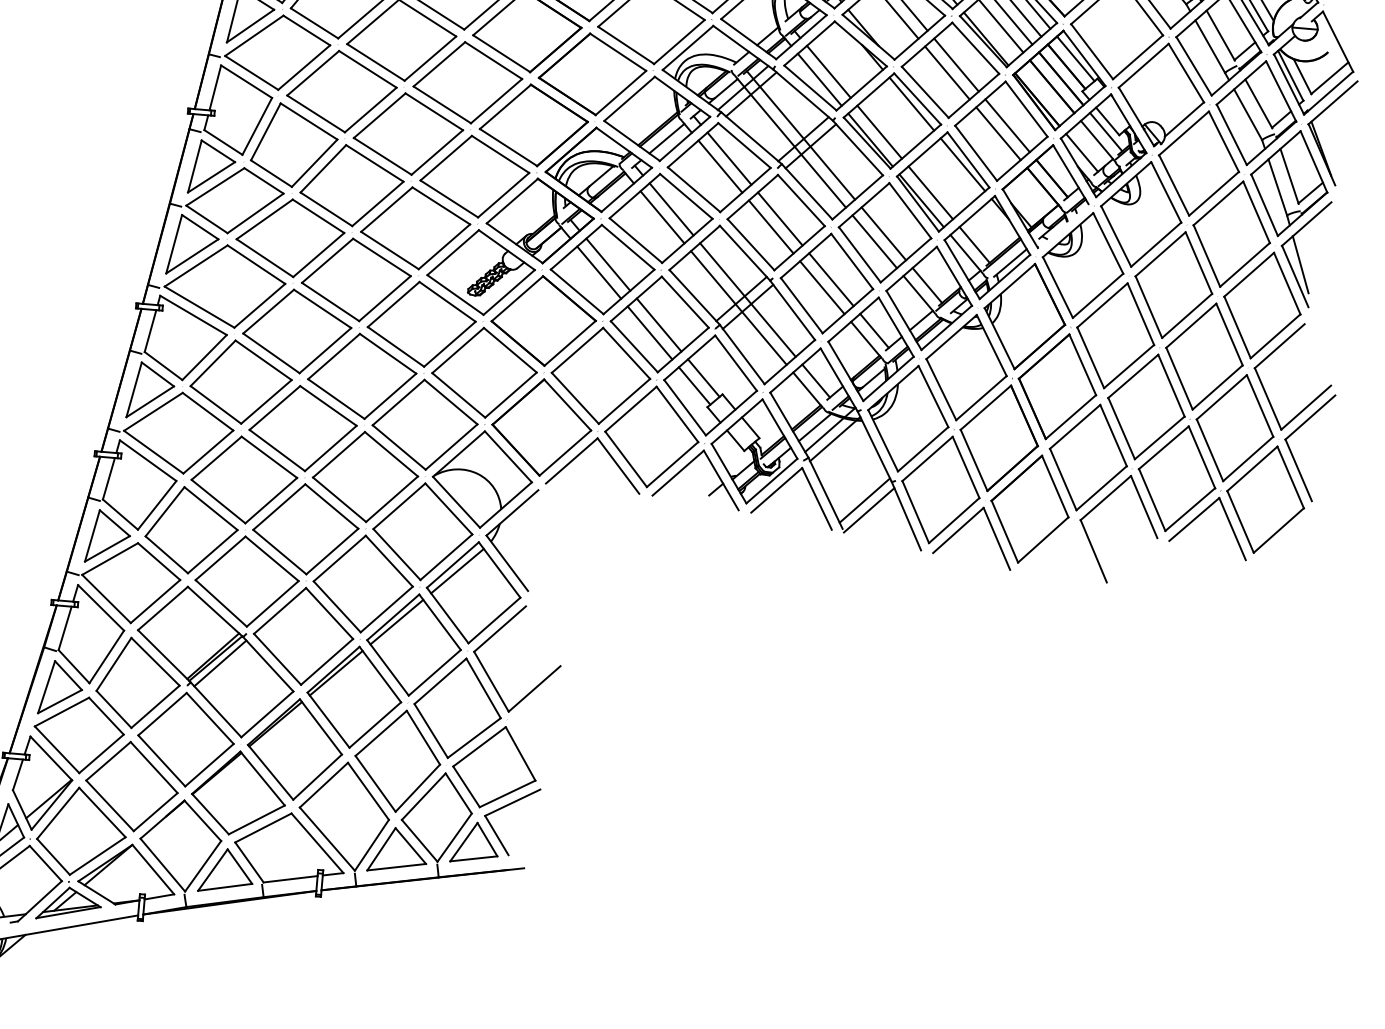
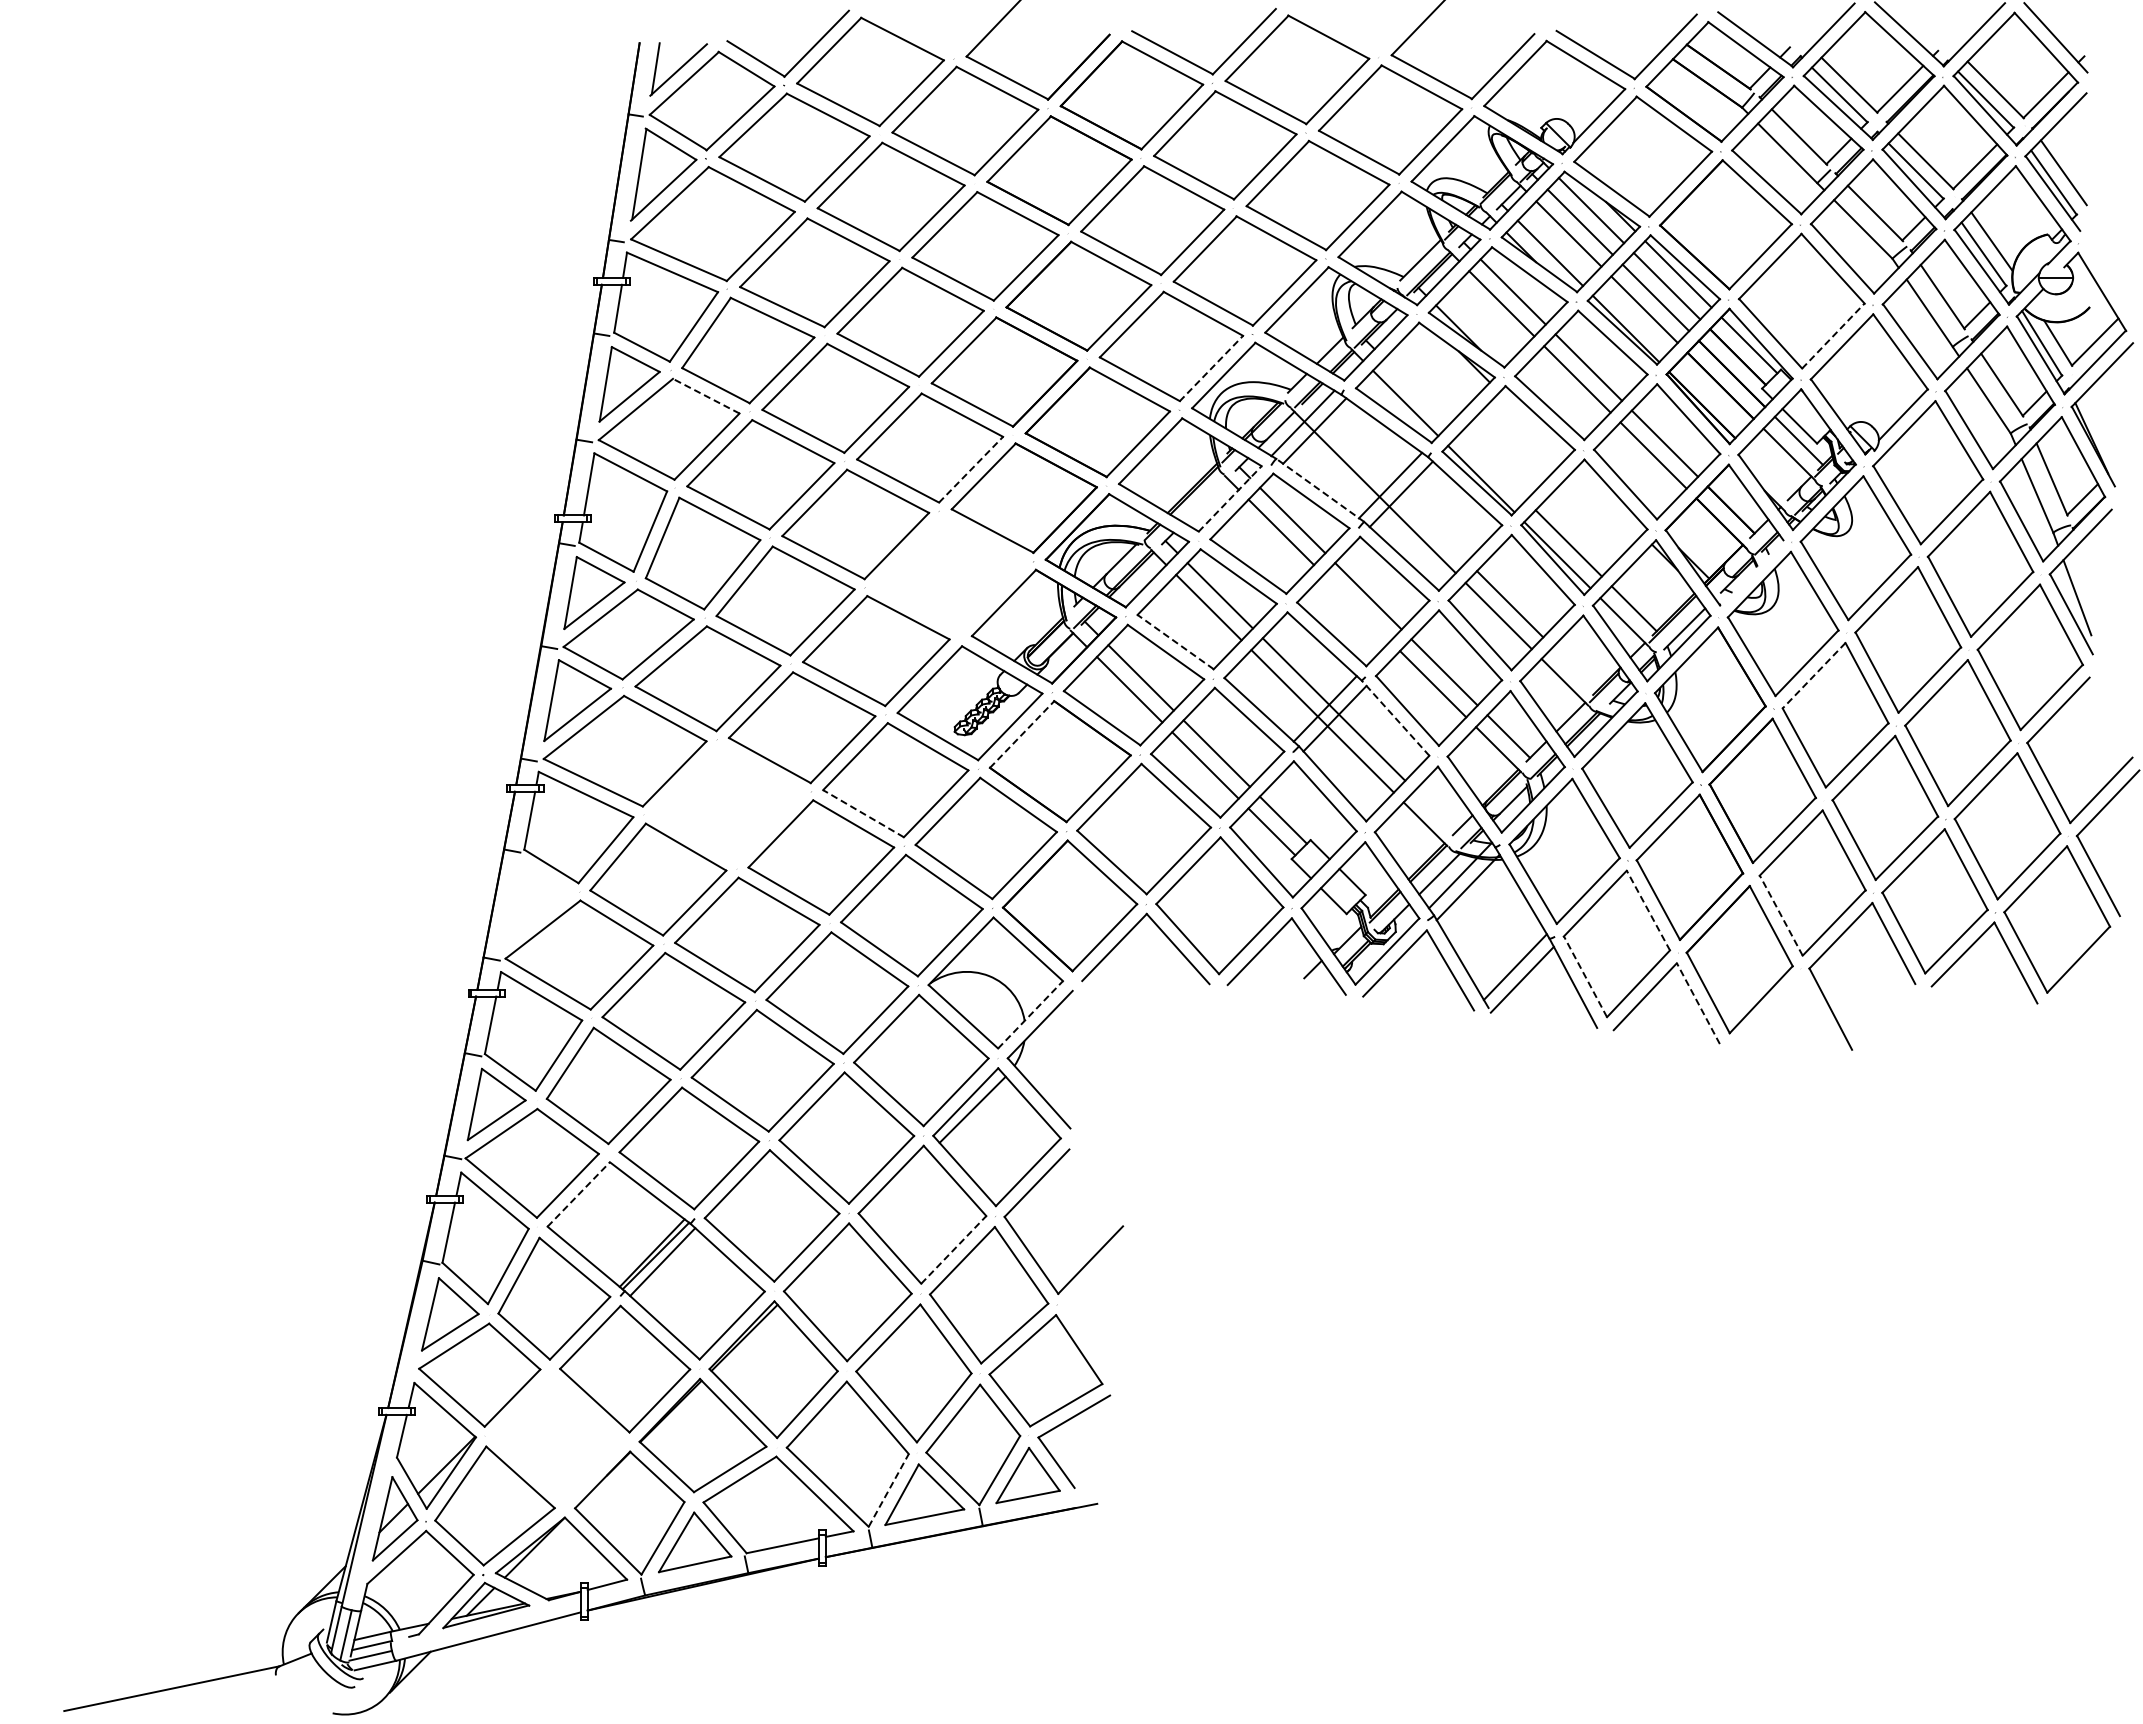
line: (306, 30) -> (706, 396), solid -> dashed
line: (679, 41) -> (1211, 368), solid -> dashed
line: (1138, 56) -> (1833, 335), solid -> dashed
line: (828, 71) -> (1416, 391), removed
line: (496, 101) -> (971, 469), solid -> dashed
line: (911, 104) -> (1532, 425), removed
line: (879, 132) -> (1492, 467), removed
line: (800, 135) -> (1386, 480), removed
line: (666, 138) -> (1205, 500), removed
line: (685, 138) -> (1230, 498), solid -> dashed
line: (751, 138) -> (1319, 490), solid -> dashed
line: (1081, 152) -> (1768, 471), removed
line: (962, 164) -> (1608, 501), removed
part: (474, 179) -> (950, 578), removed
line: (770, 226) -> (1356, 607), removed
line: (635, 240) -> (1175, 642), solid -> dashed
line: (926, 285) -> (1574, 669), removed
line: (517, 298) -> (1022, 734), solid -> dashed
line: (1102, 305) -> (1813, 675), solid -> dashed
line: (792, 310) -> (1395, 718), solid -> dashed
part: (296, 331) -> (727, 804), removed
line: (395, 346) -> (863, 813), solid -> dashed
line: (816, 380) -> (1435, 810), removed
part: (151, 391) -> (537, 902), removed
line: (966, 467) -> (1648, 910), solid -> dashed
line: (1063, 479) -> (1781, 915), solid -> dashed
line: (505, 504) -> (1030, 1014), solid -> dashed
line: (915, 511) -> (1585, 976), solid -> dashed
line: (997, 538) -> (1698, 1003), solid -> dashed
line: (162, 608) -> (578, 1194), solid -> dashed
line: (396, 621) -> (896, 1185), removed
line: (336, 672) -> (820, 1261), removed
line: (434, 672) -> (953, 1249), solid -> dashed
part: (132, 786) -> (557, 1438), removed
line: (371, 845) -> (888, 1490), solid -> dashed

